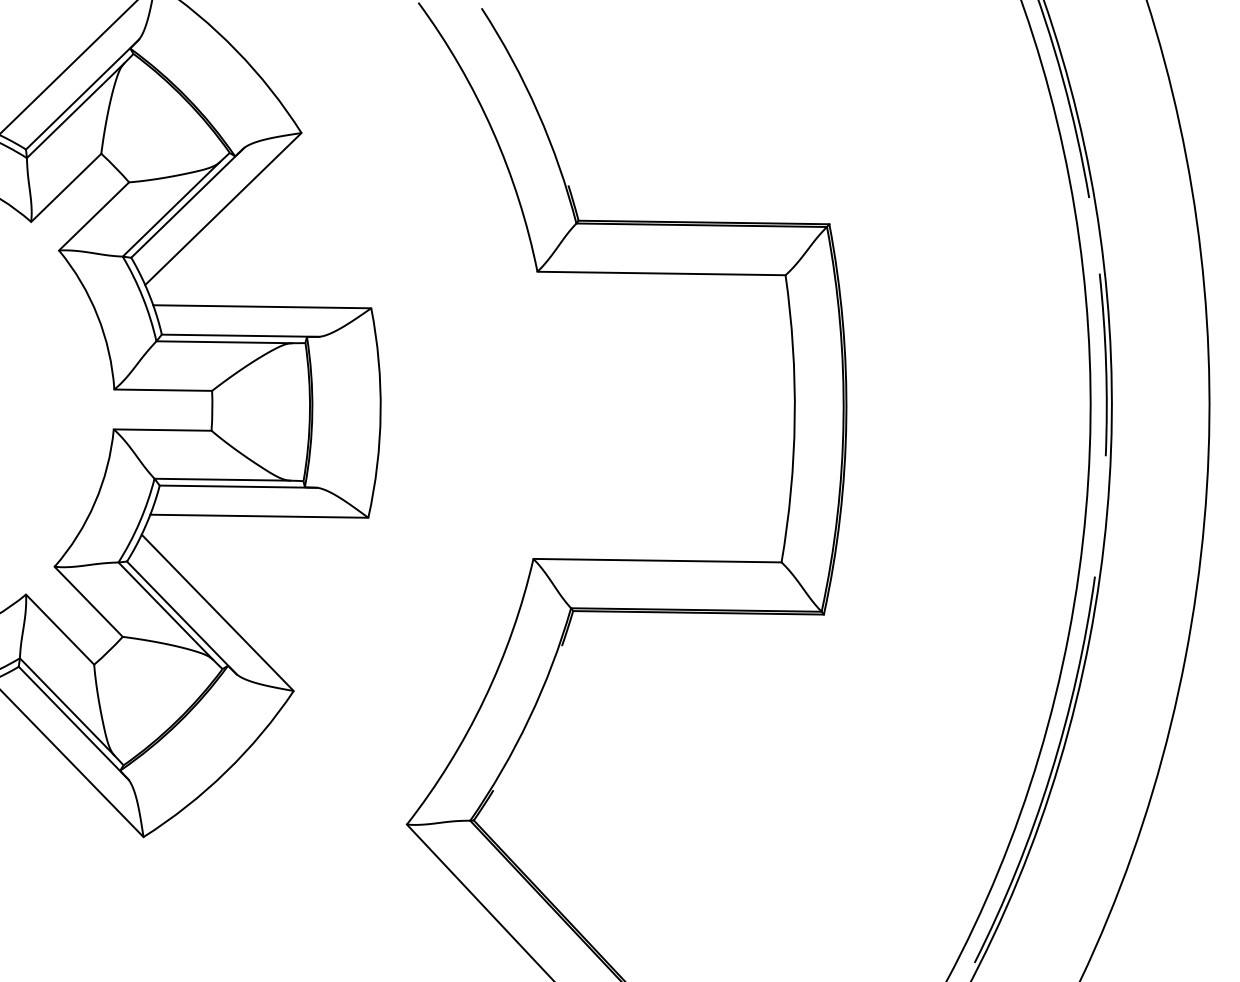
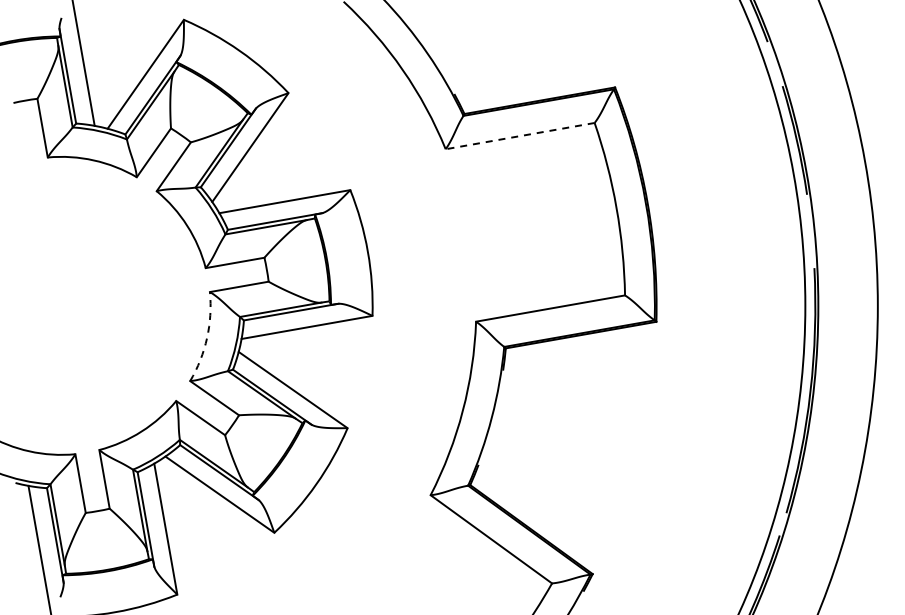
line: (661, 274) -> (520, 136), solid -> dashed
arc: (95, 503) -> (207, 338), solid -> dashed

